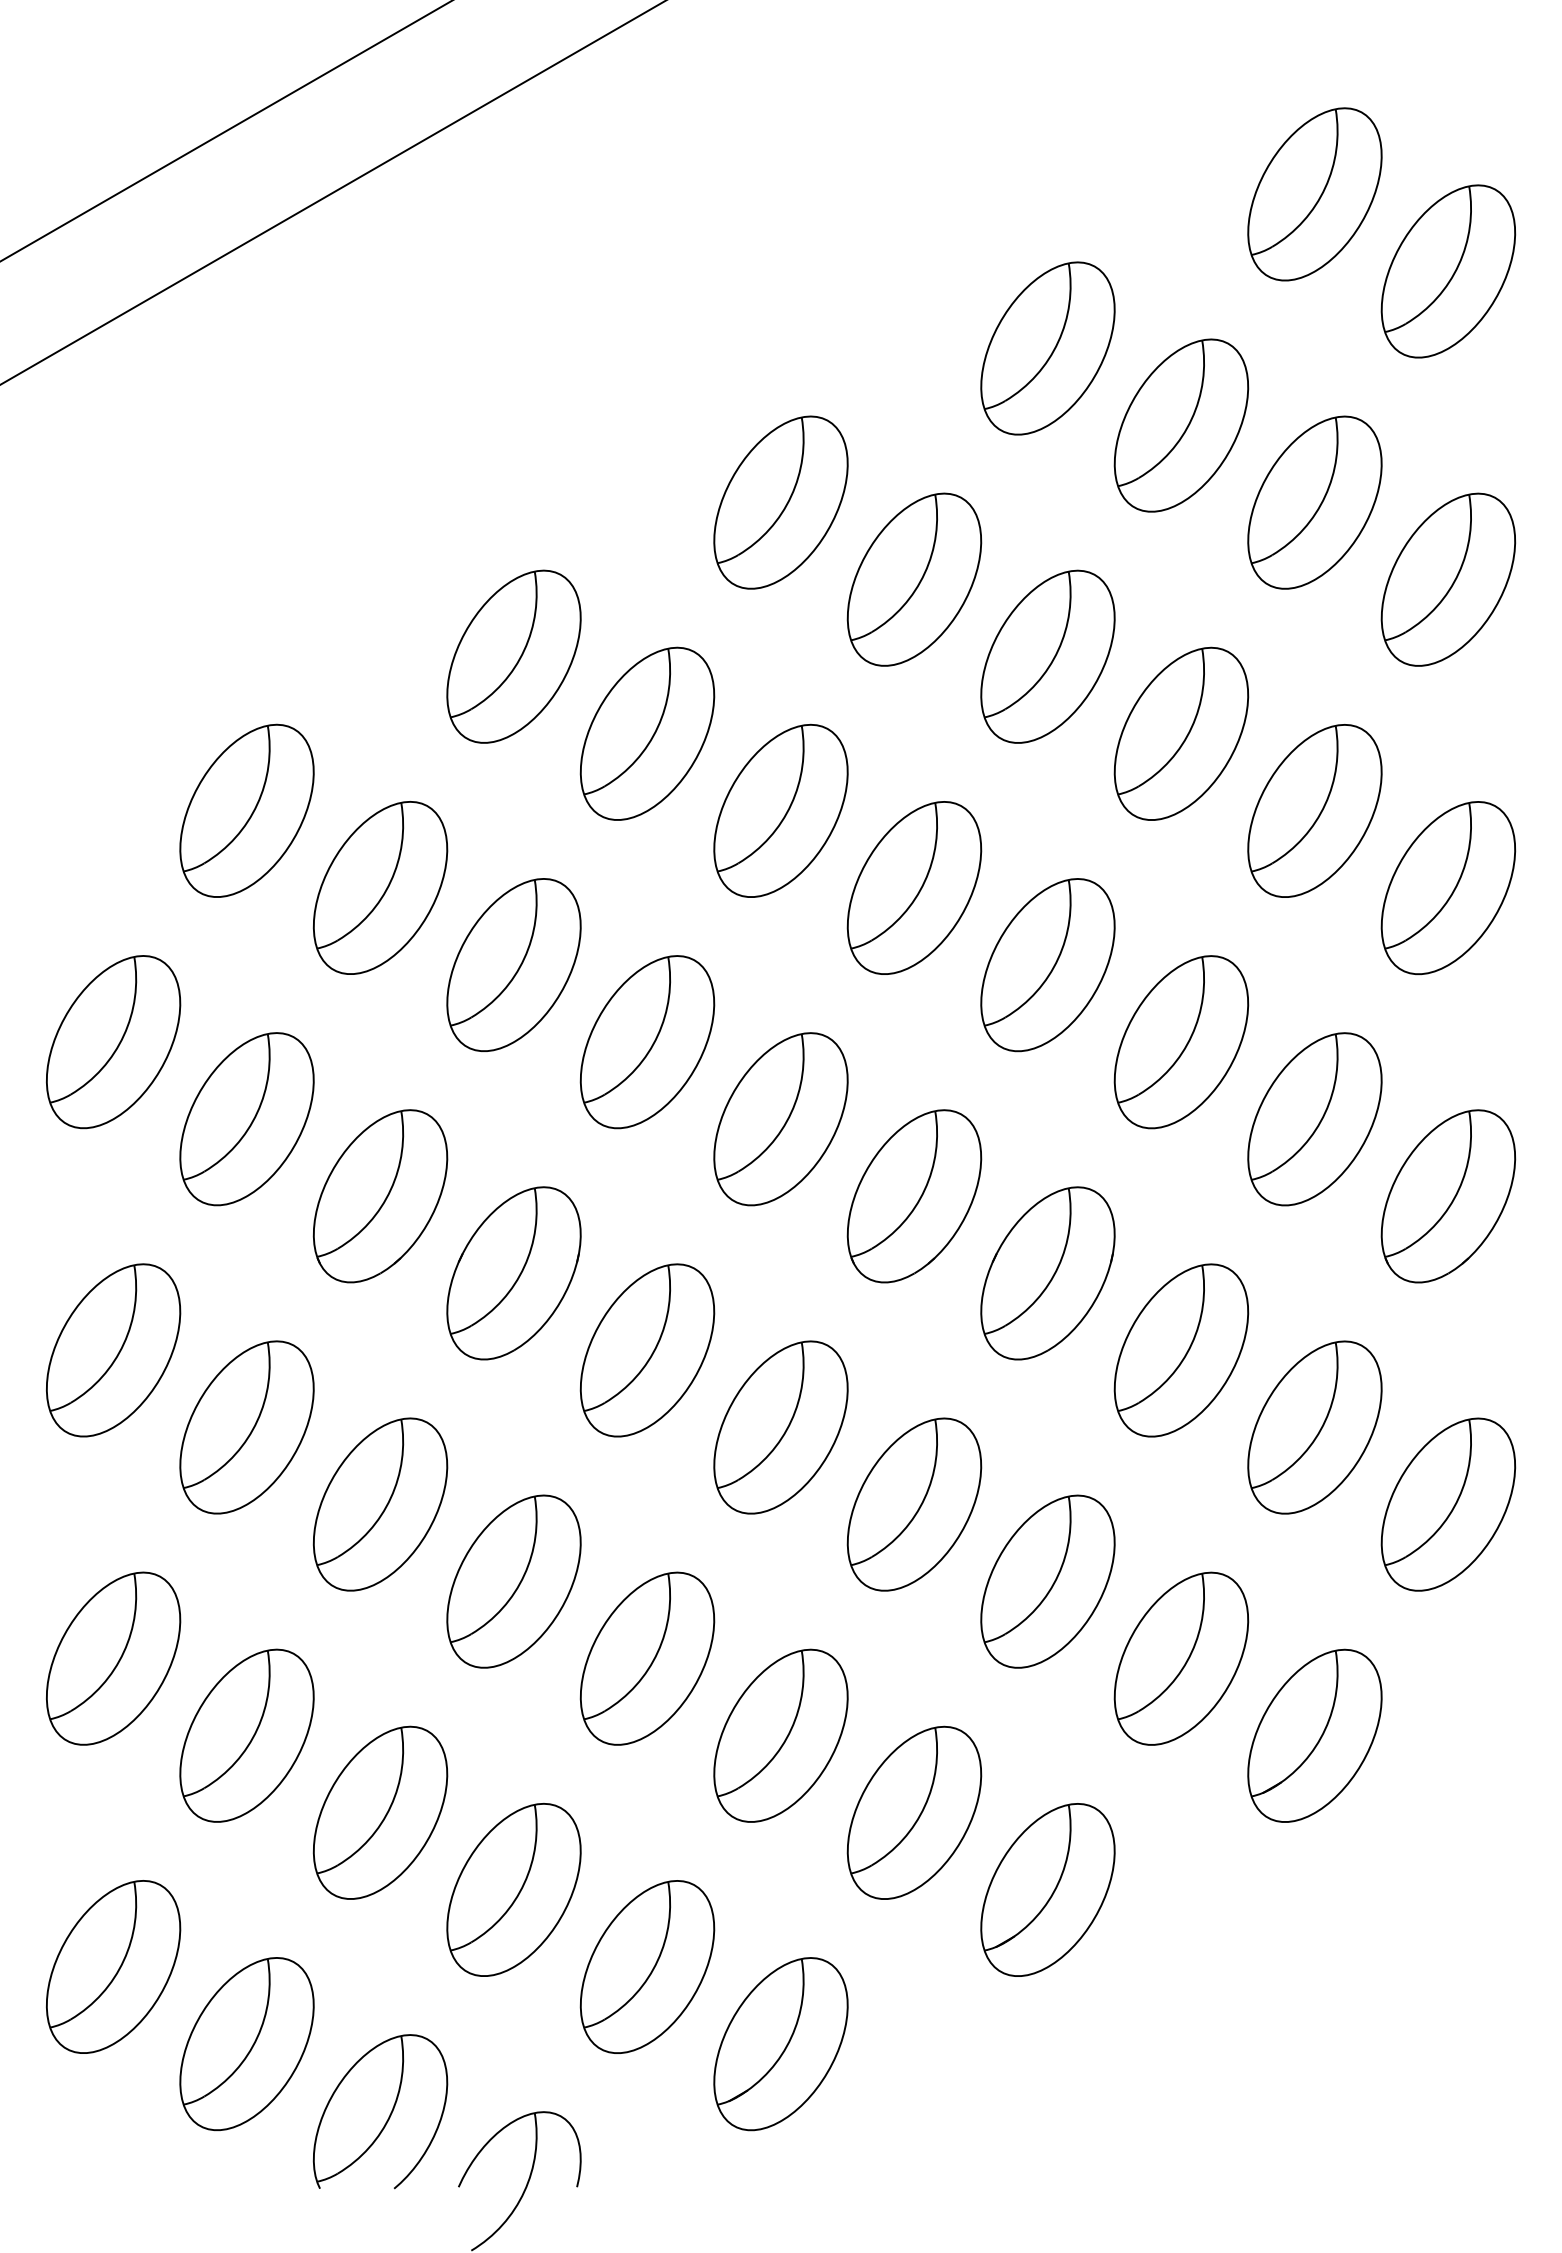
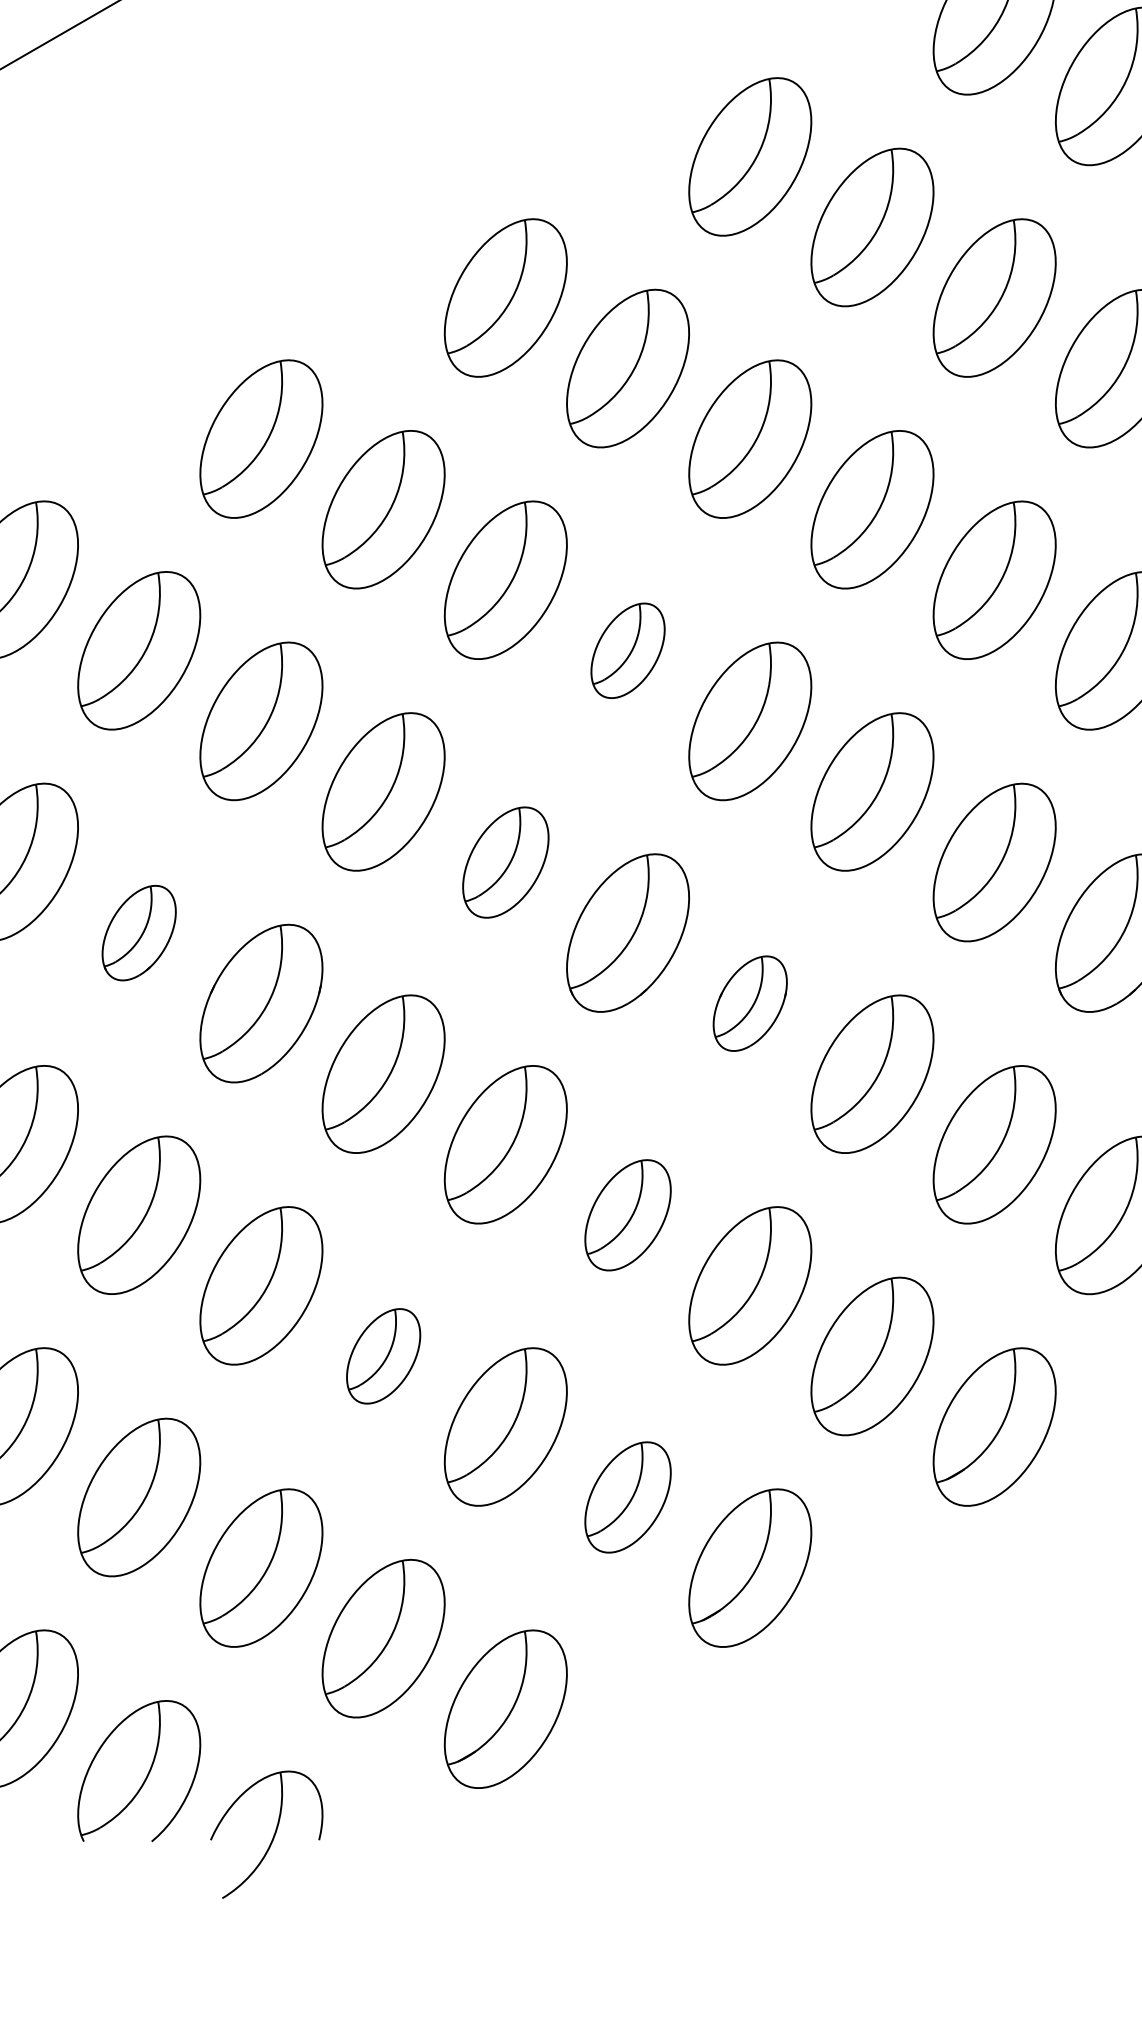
part: (914, 887) -> (628, 650), size x0.6
part: (780, 1119) -> (505, 862), size x0.7
part: (380, 1196) -> (139, 933), size x0.6
part: (1047, 1273) -> (749, 1003), size x0.6
part: (914, 1504) -> (628, 1215), size x0.7
part: (647, 1658) -> (383, 1356), size x0.6
part: (914, 1812) -> (628, 1497), size x0.7

